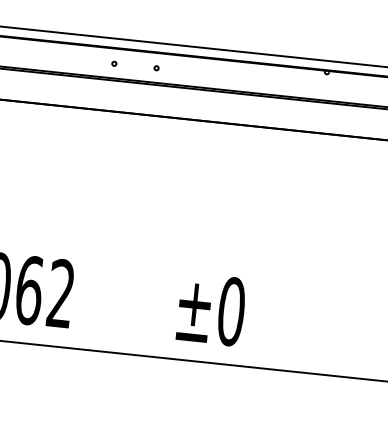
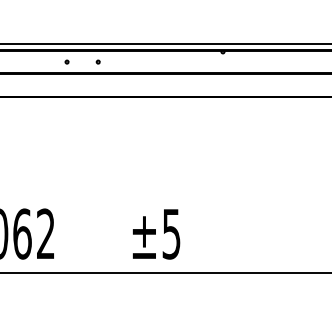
text: (231, 310) -> (171, 233), ±0 -> ±5

